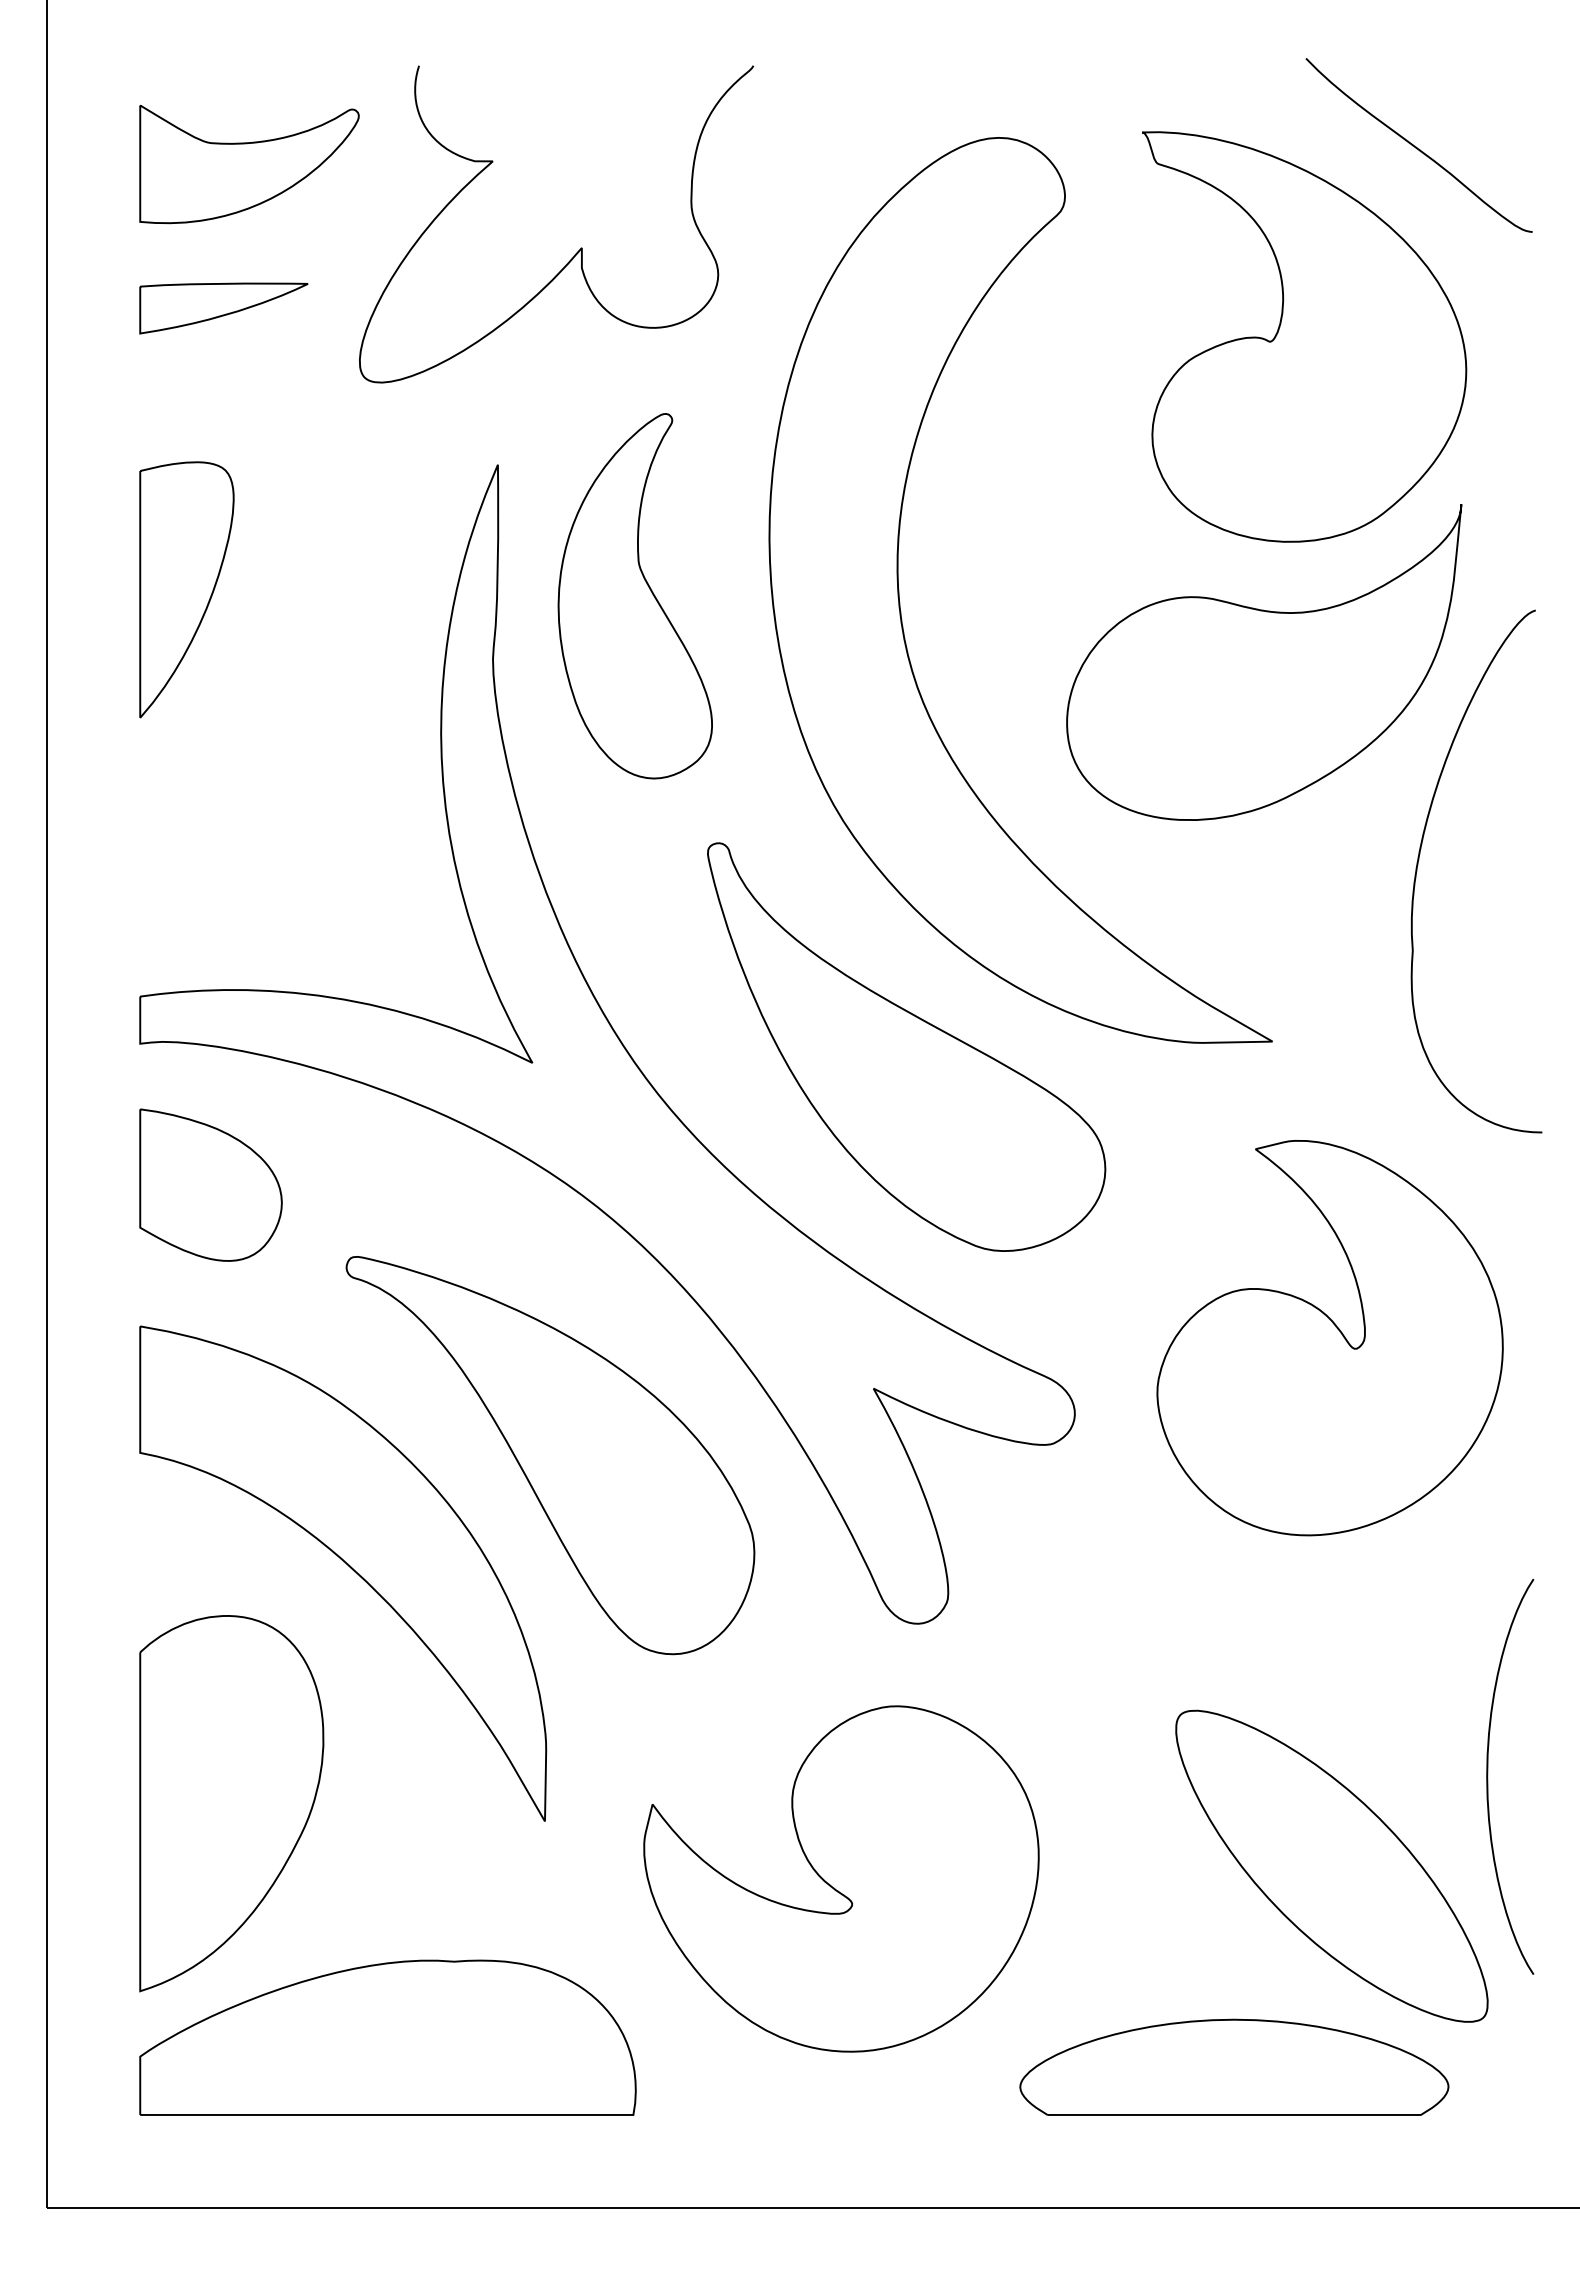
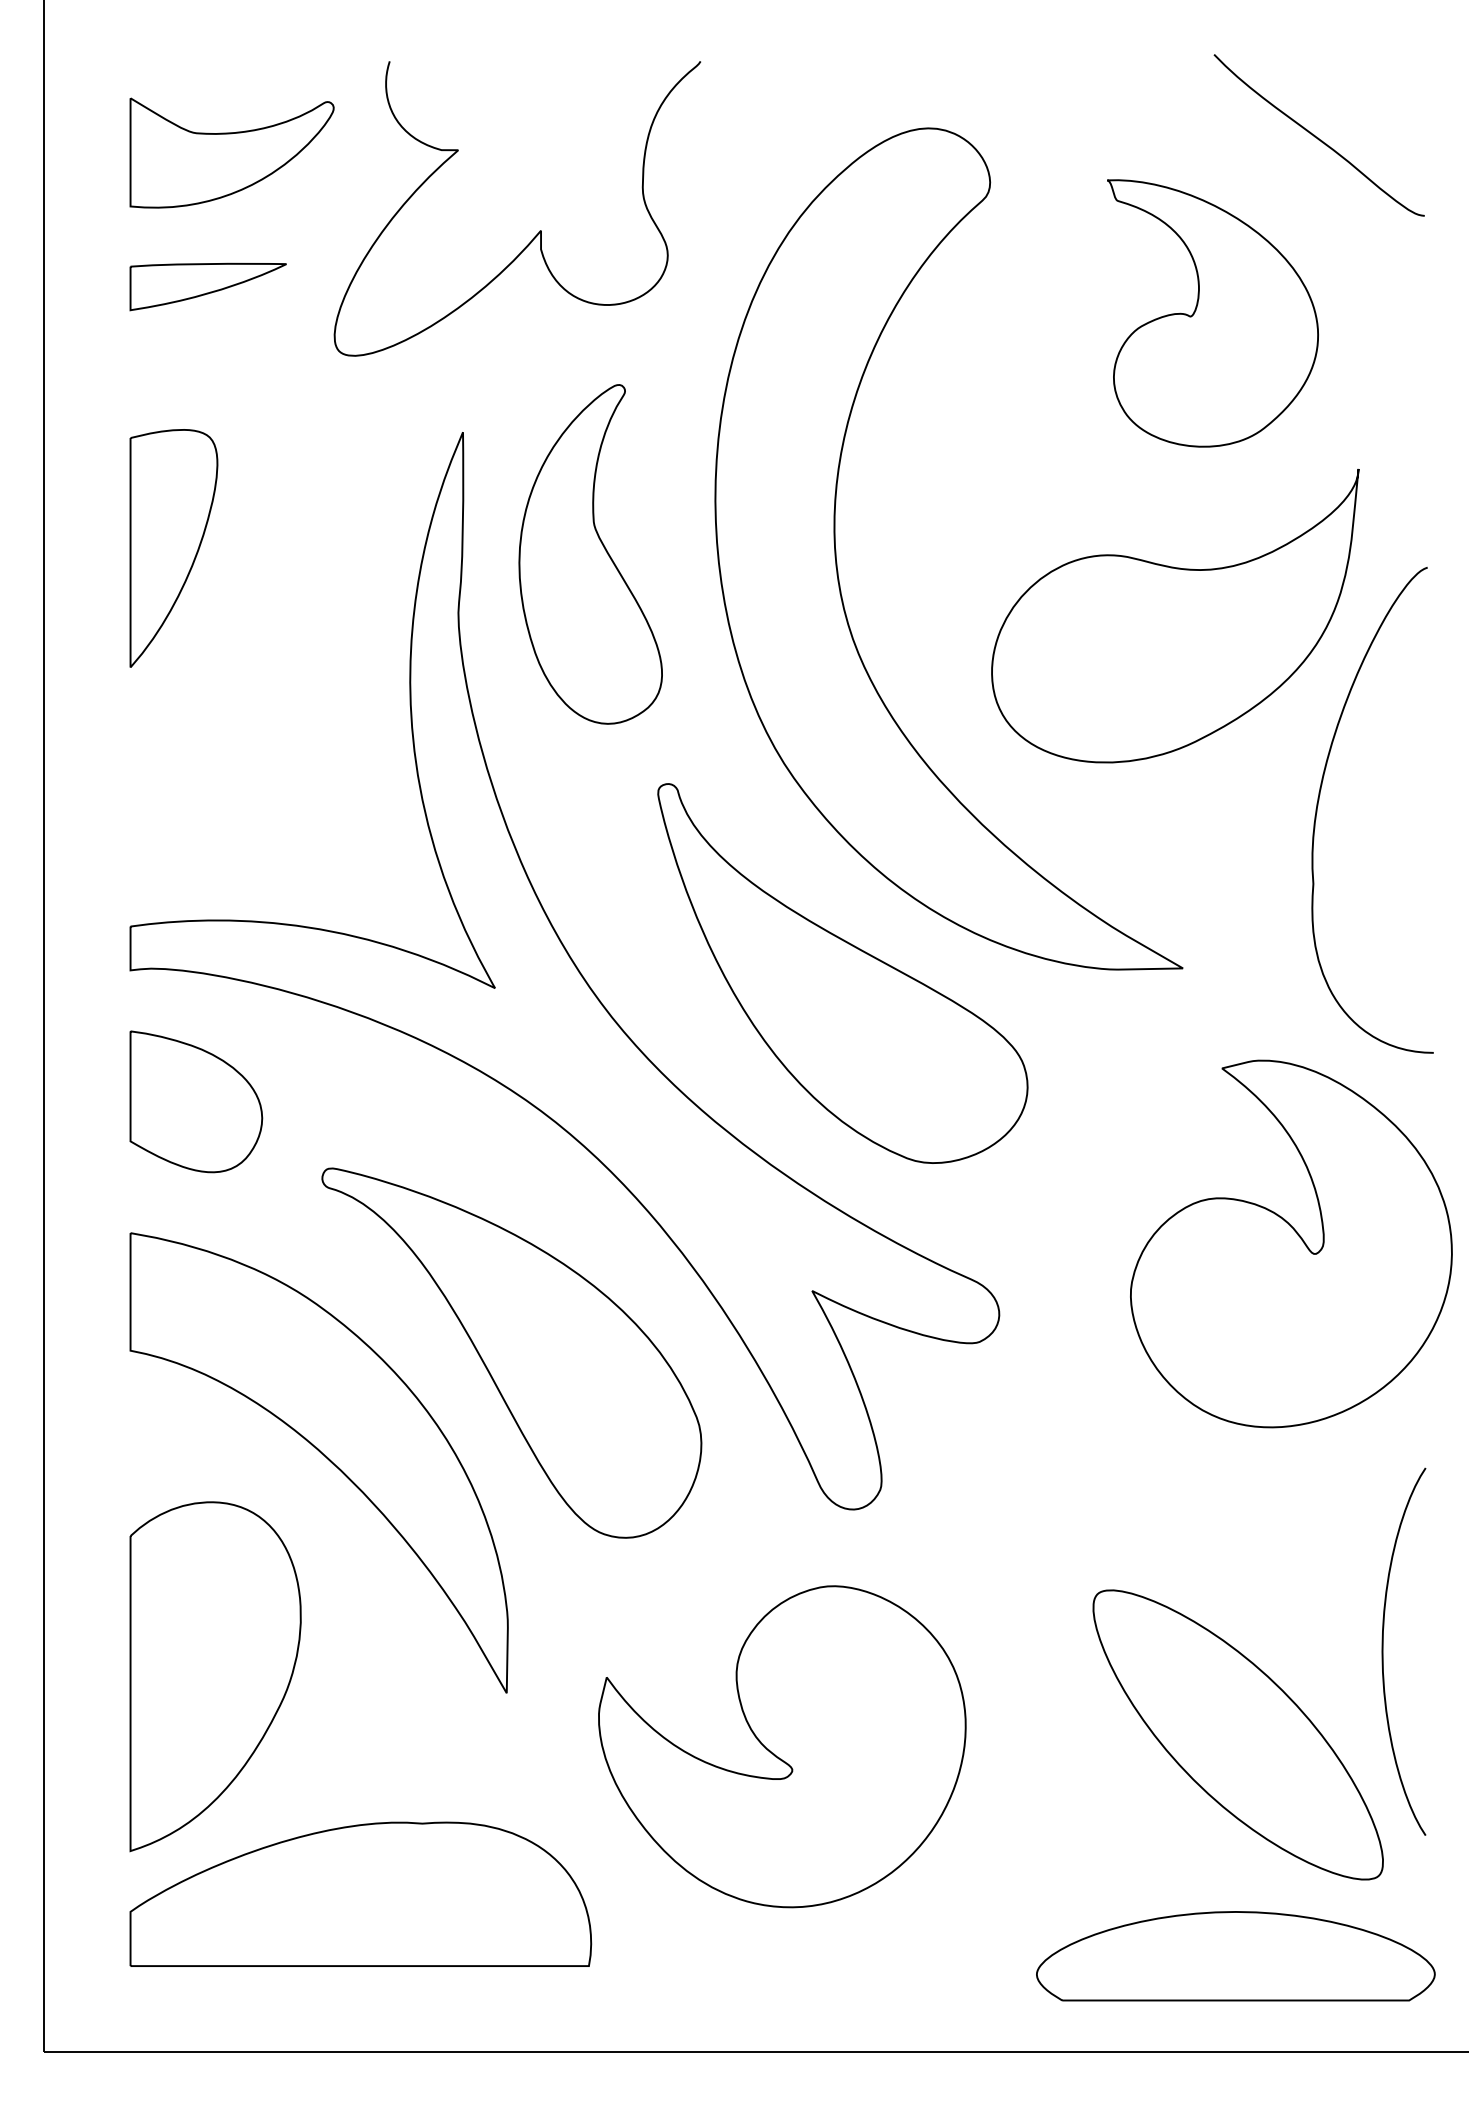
part: (1304, 336) -> (1212, 313), size x0.7
part: (1329, 1338) -> (1290, 1244), moved
part: (1234, 2066) -> (1235, 1955), moved

